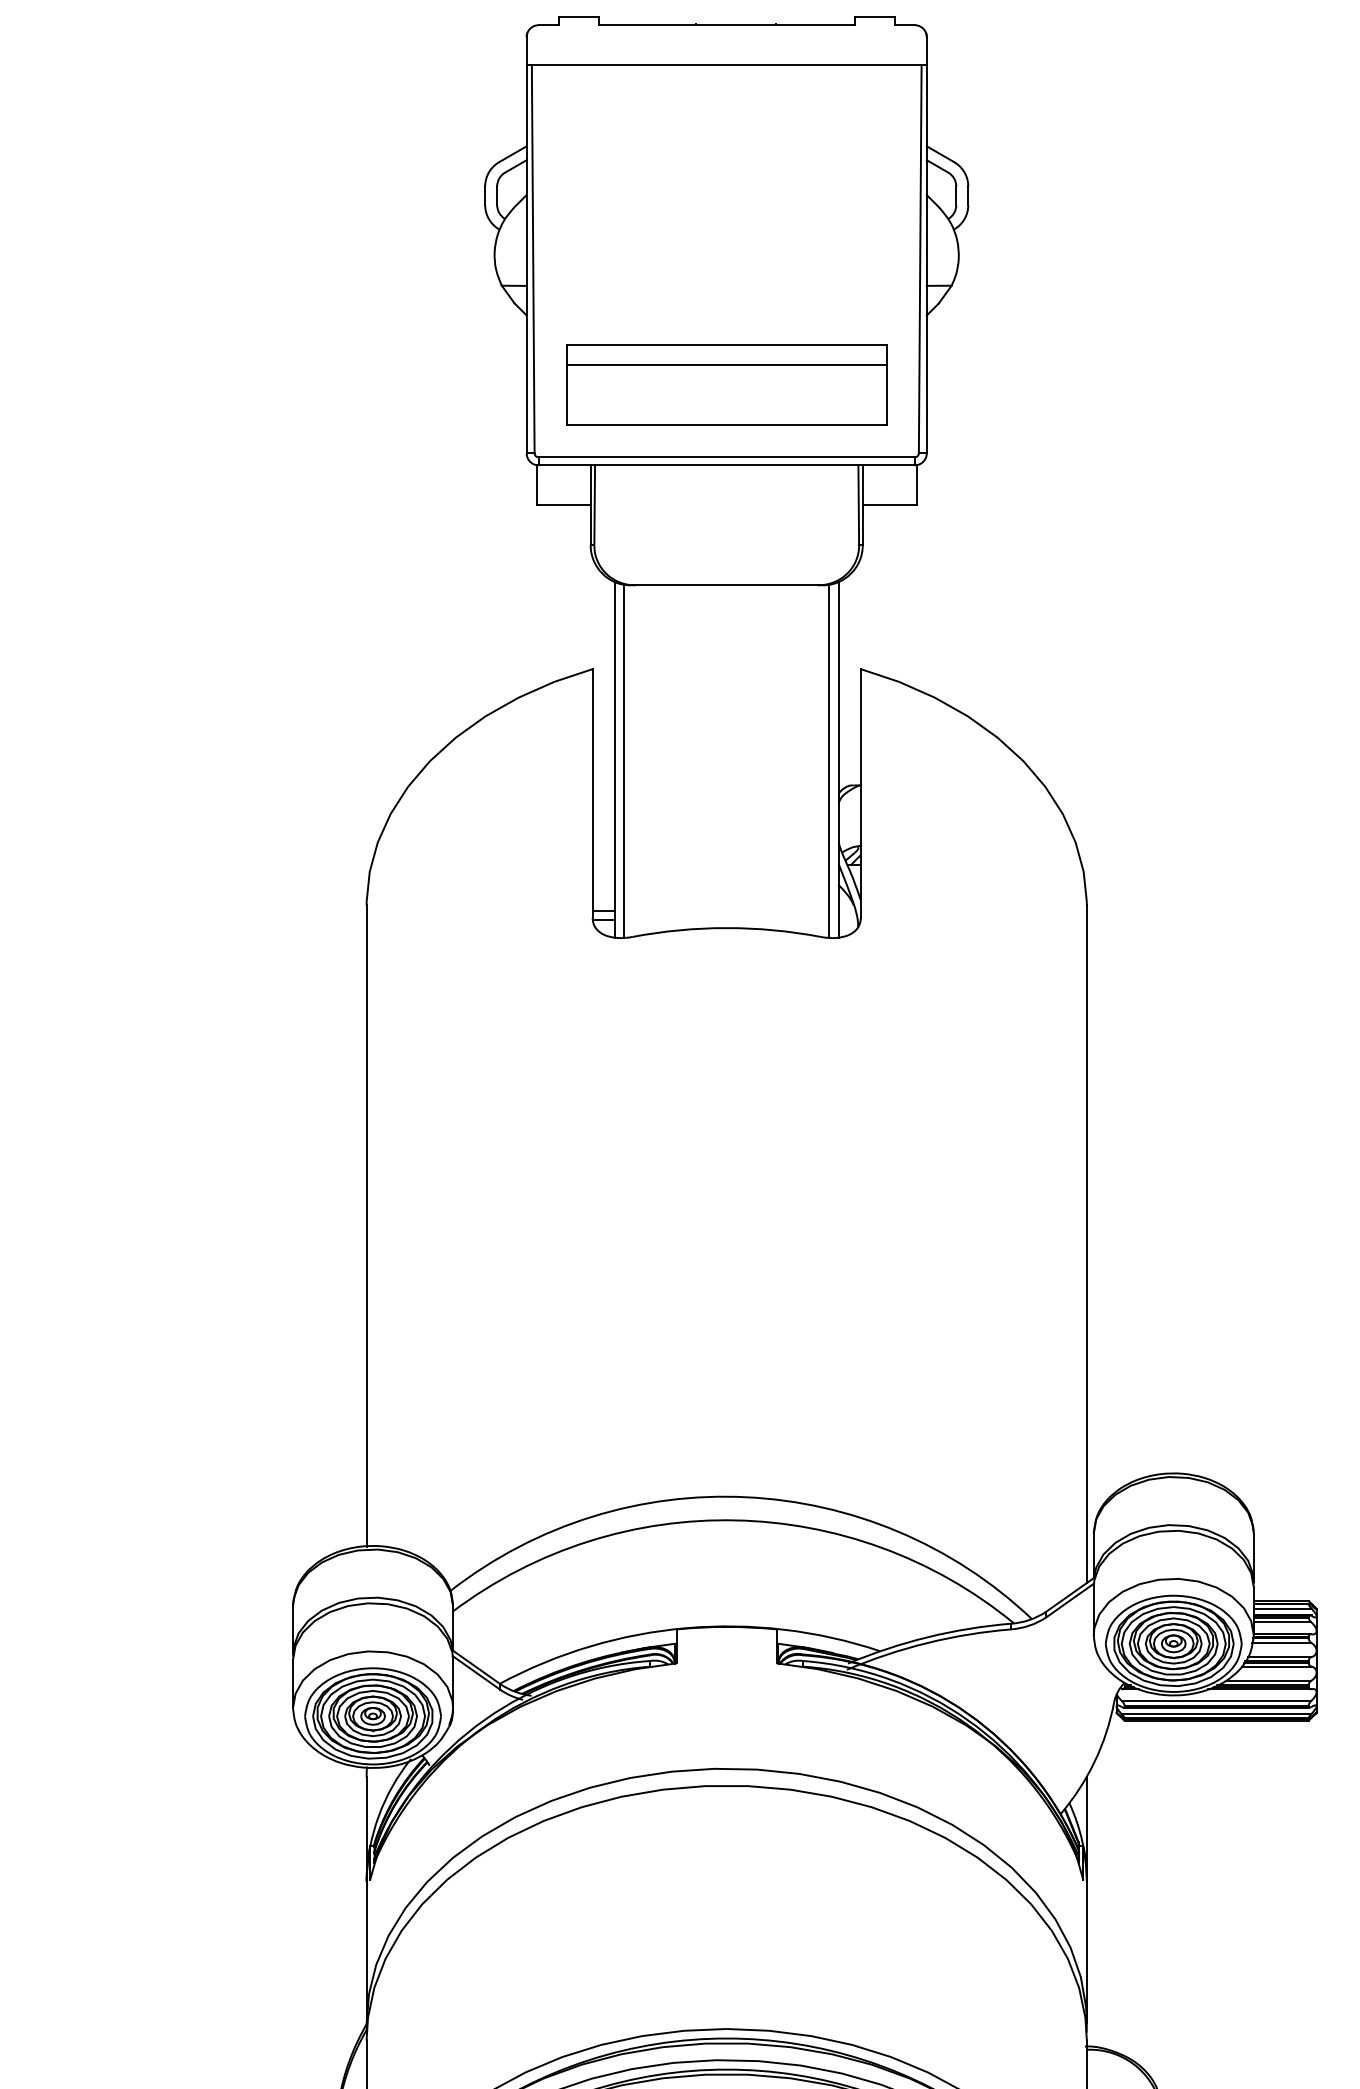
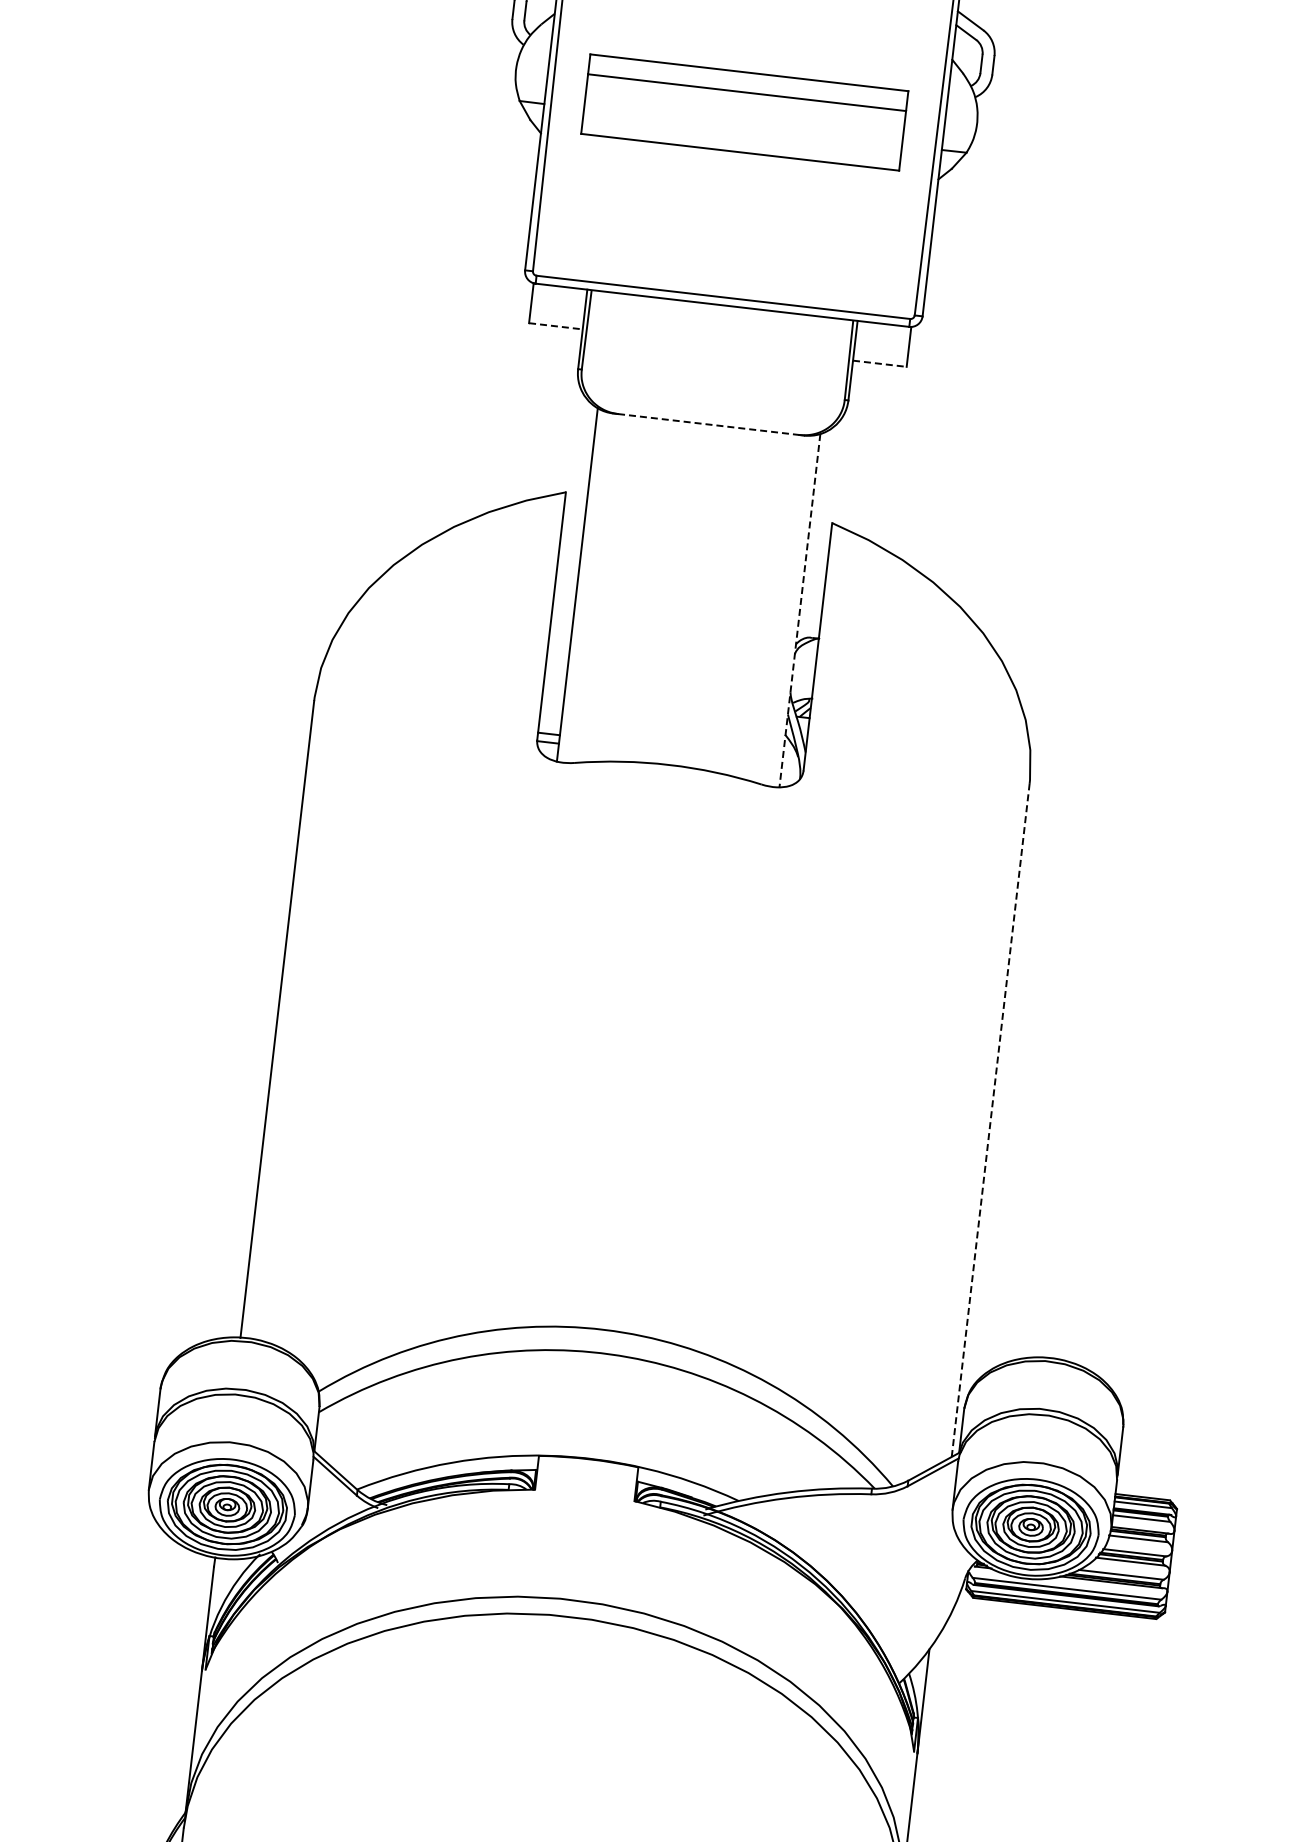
part: (726, 384) -> (744, 111), moved
line: (564, 505) -> (556, 326), solid -> dashed
line: (890, 505) -> (880, 363), solid -> dashed
line: (727, 585) -> (709, 424), solid -> dashed
line: (838, 759) -> (799, 610), solid -> dashed
line: (624, 760) -> (587, 586), removed
line: (829, 761) -> (790, 611), removed
line: (1086, 1244) -> (990, 1120), solid -> dashed

